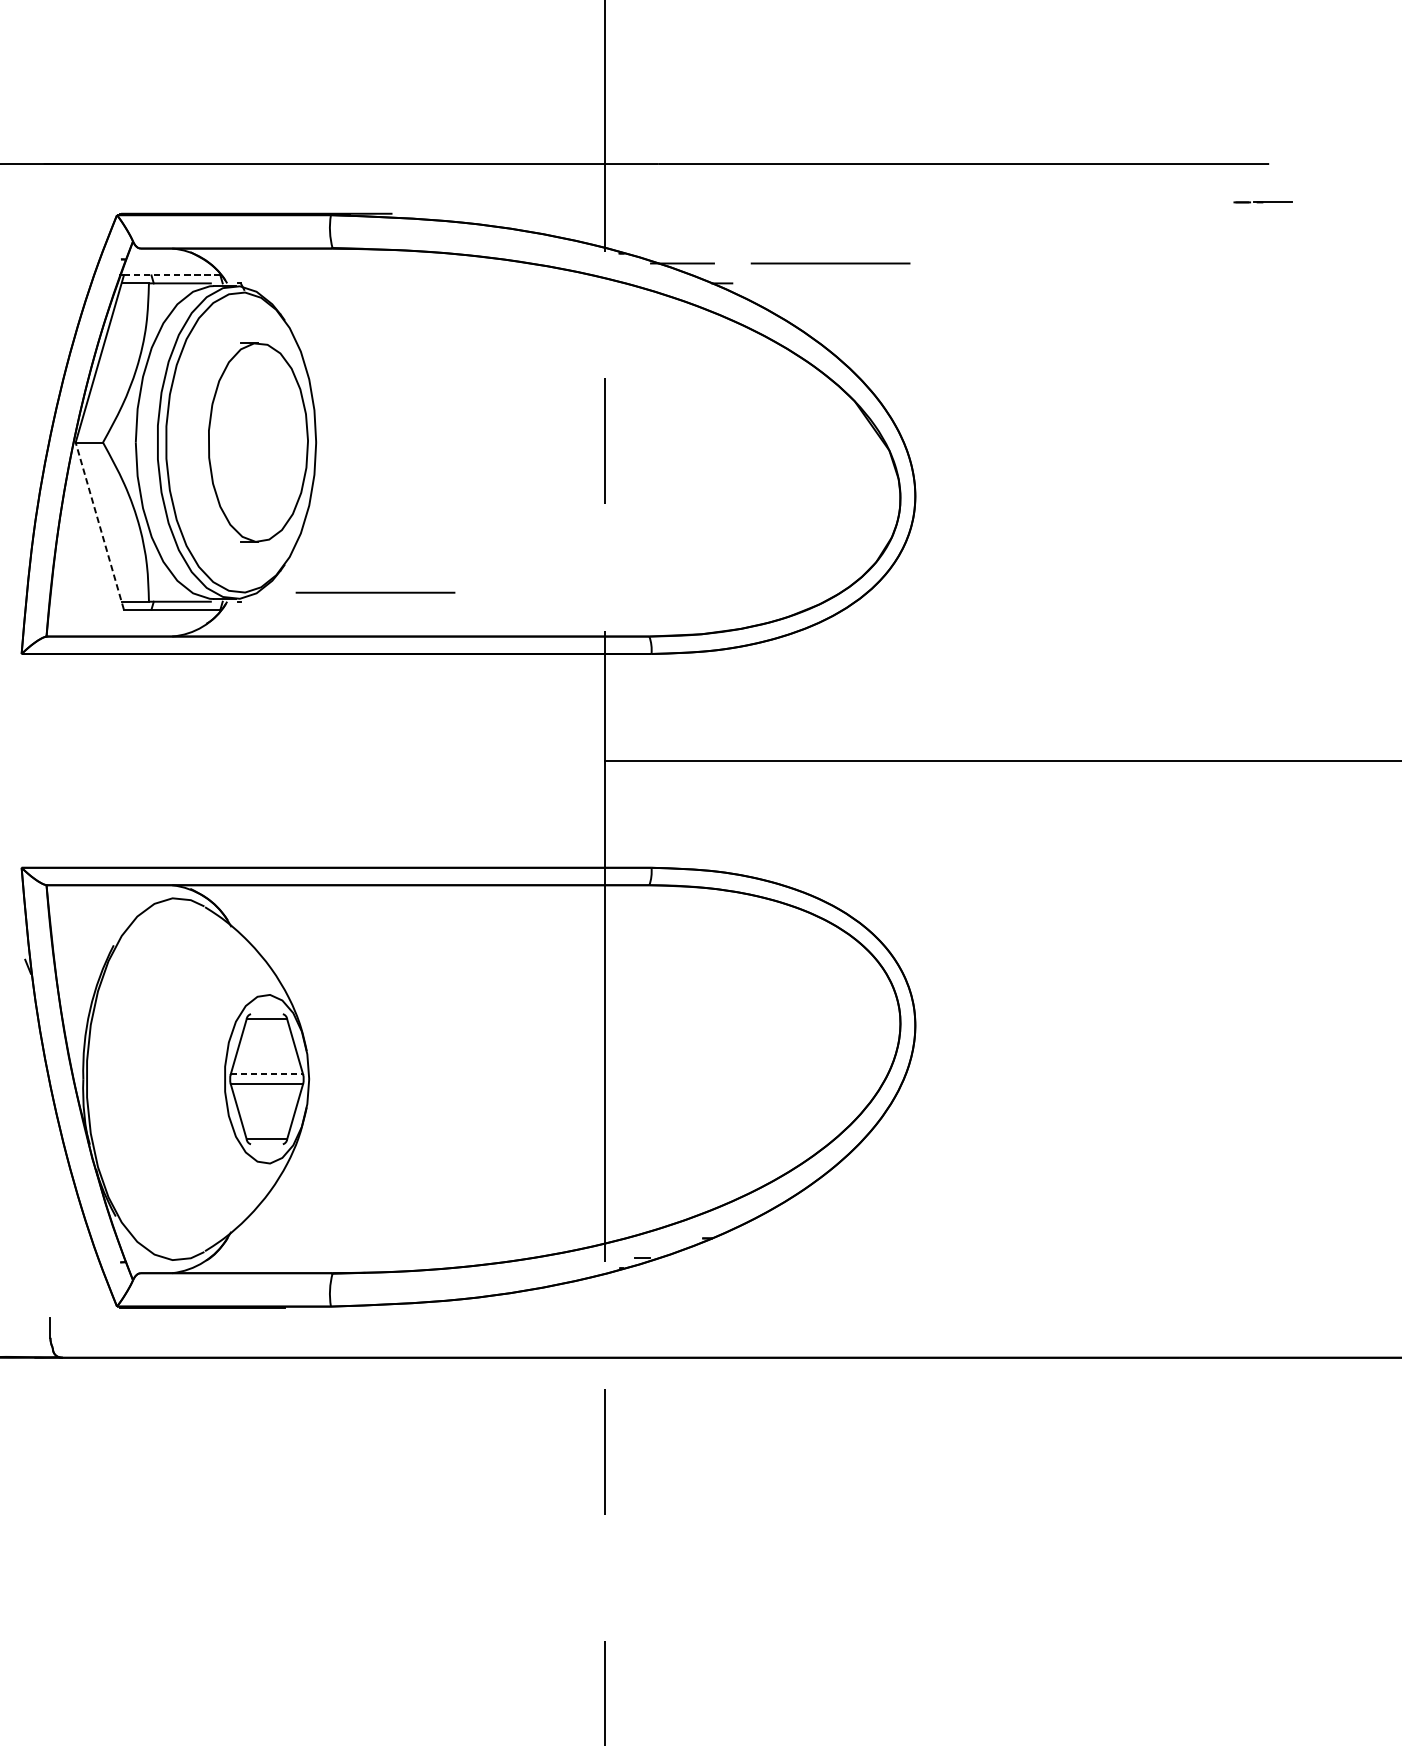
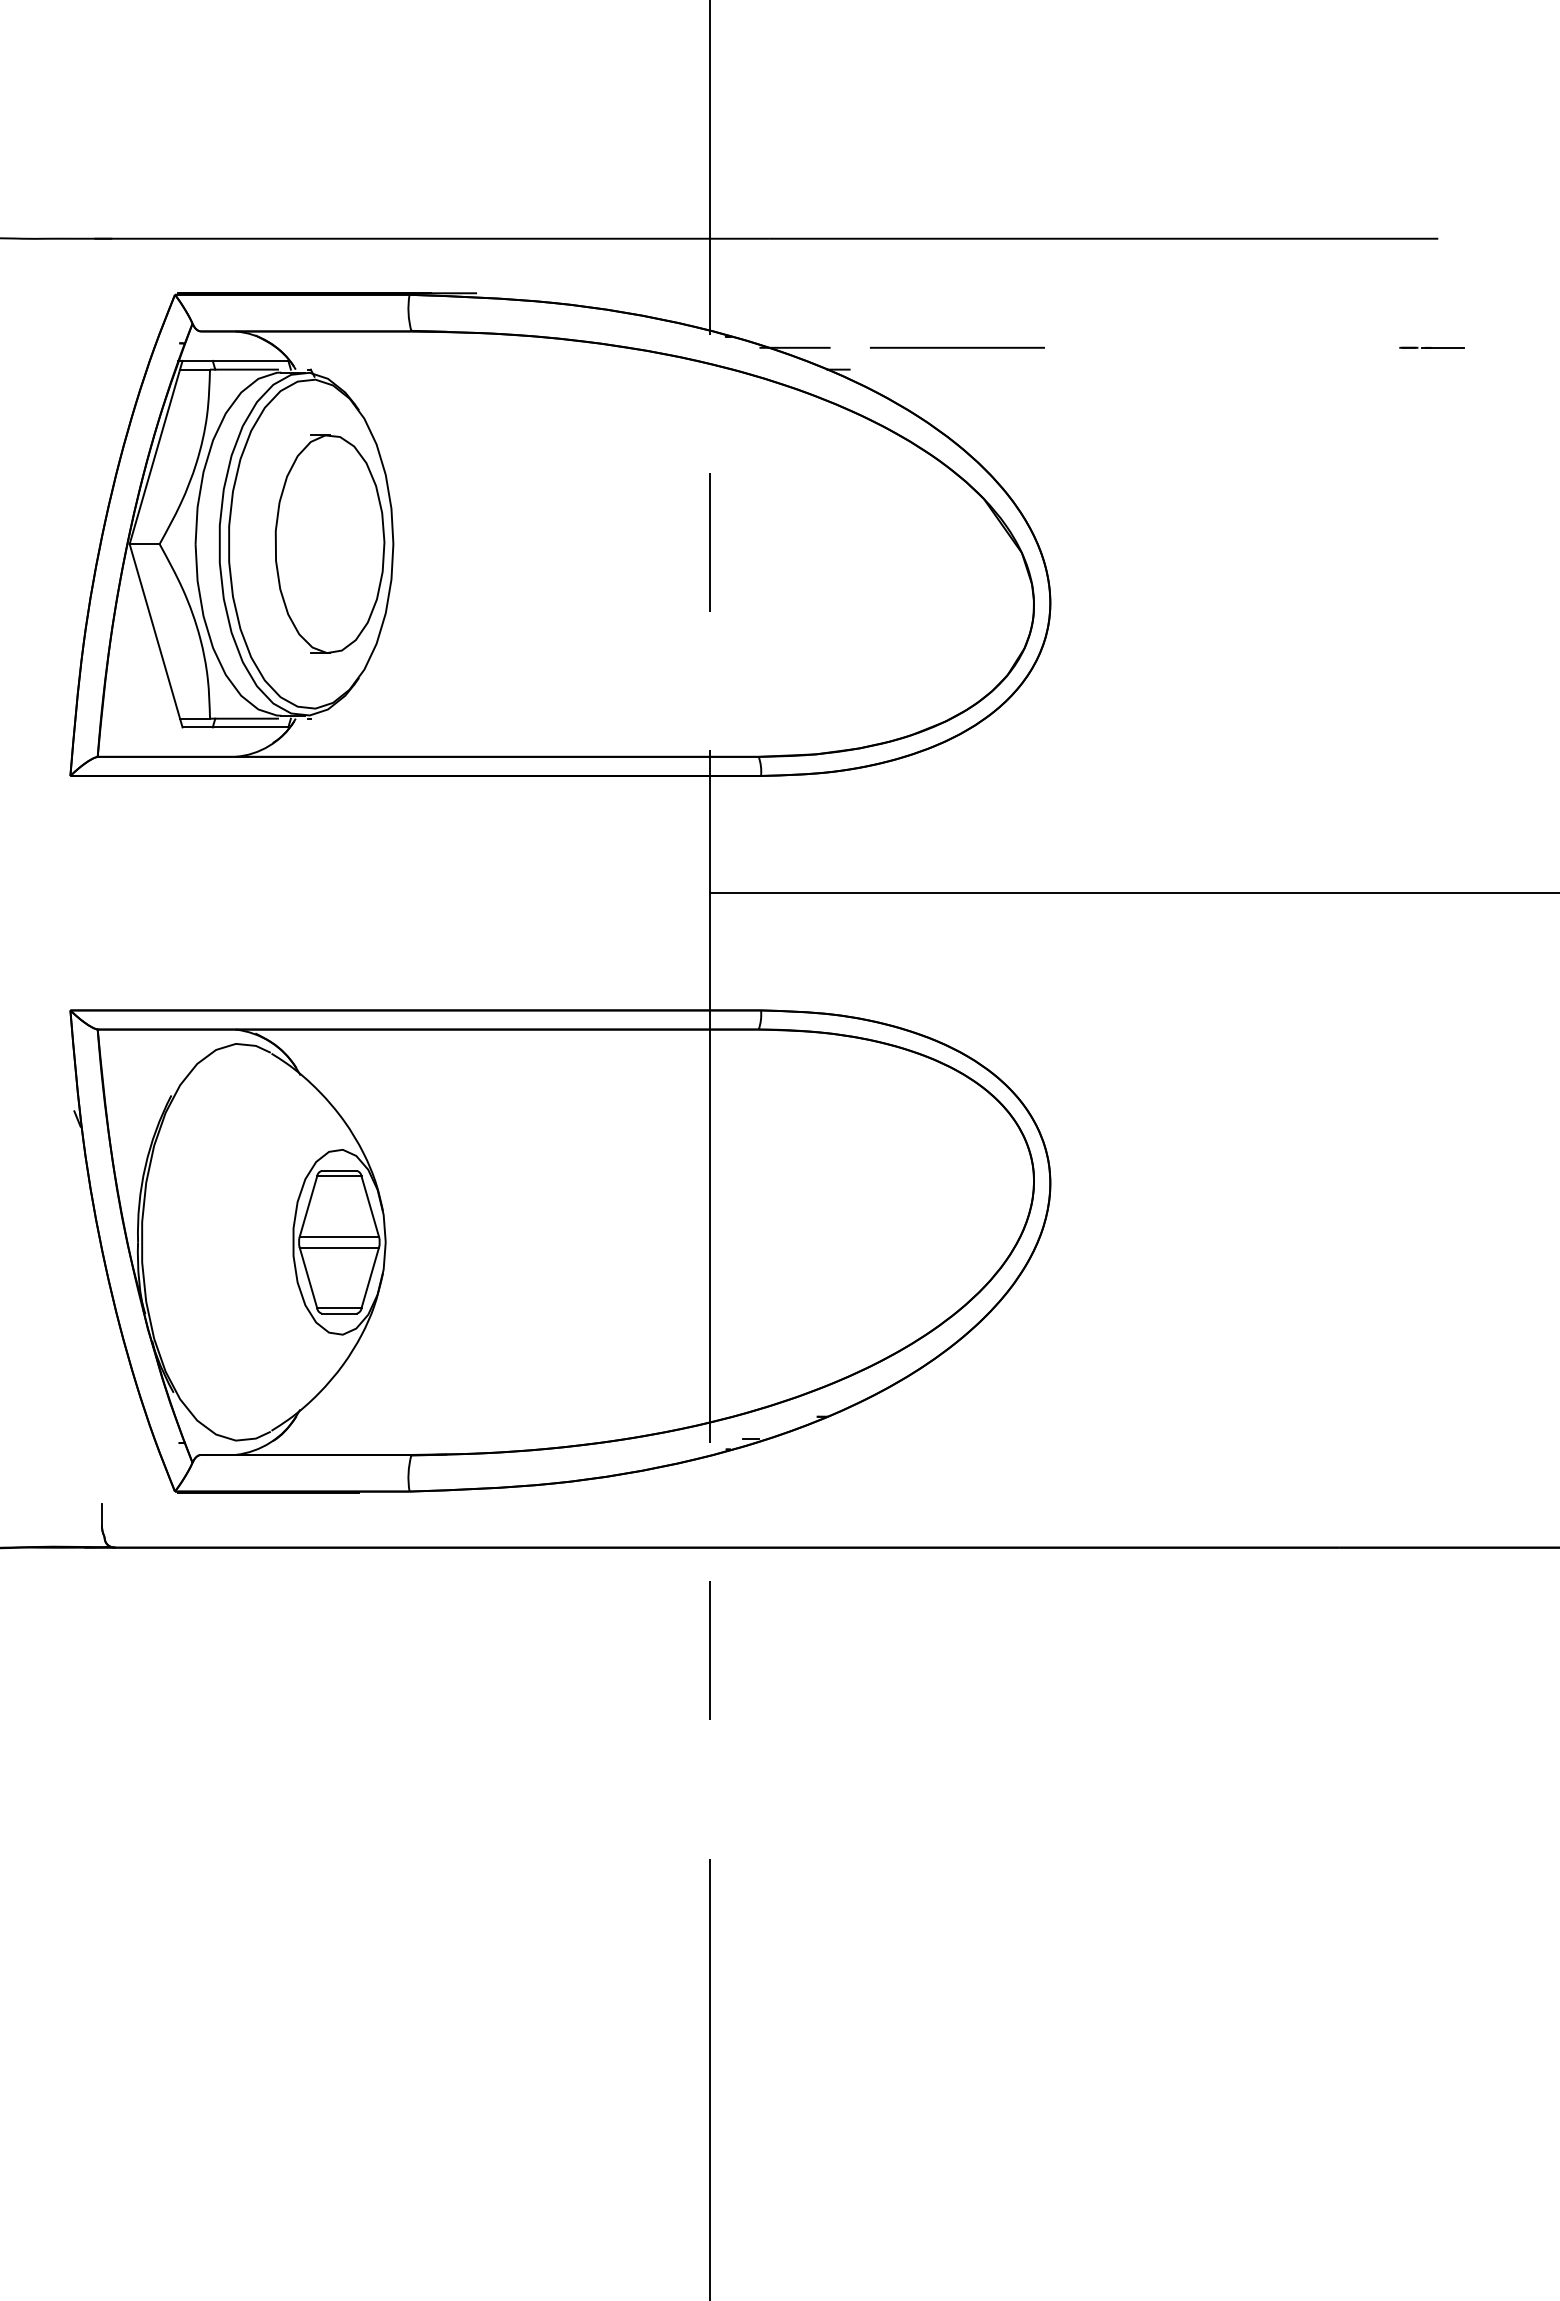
line: (1262, 202) -> (1431, 347), moved
line: (172, 275) -> (235, 360), dashed -> solid
line: (99, 525) -> (155, 635), dashed -> solid
line: (375, 592) -> (458, 708), removed
line: (266, 1013) -> (338, 1170), added
line: (267, 1073) -> (339, 1236), dashed -> solid
line: (266, 1144) -> (338, 1313), added

